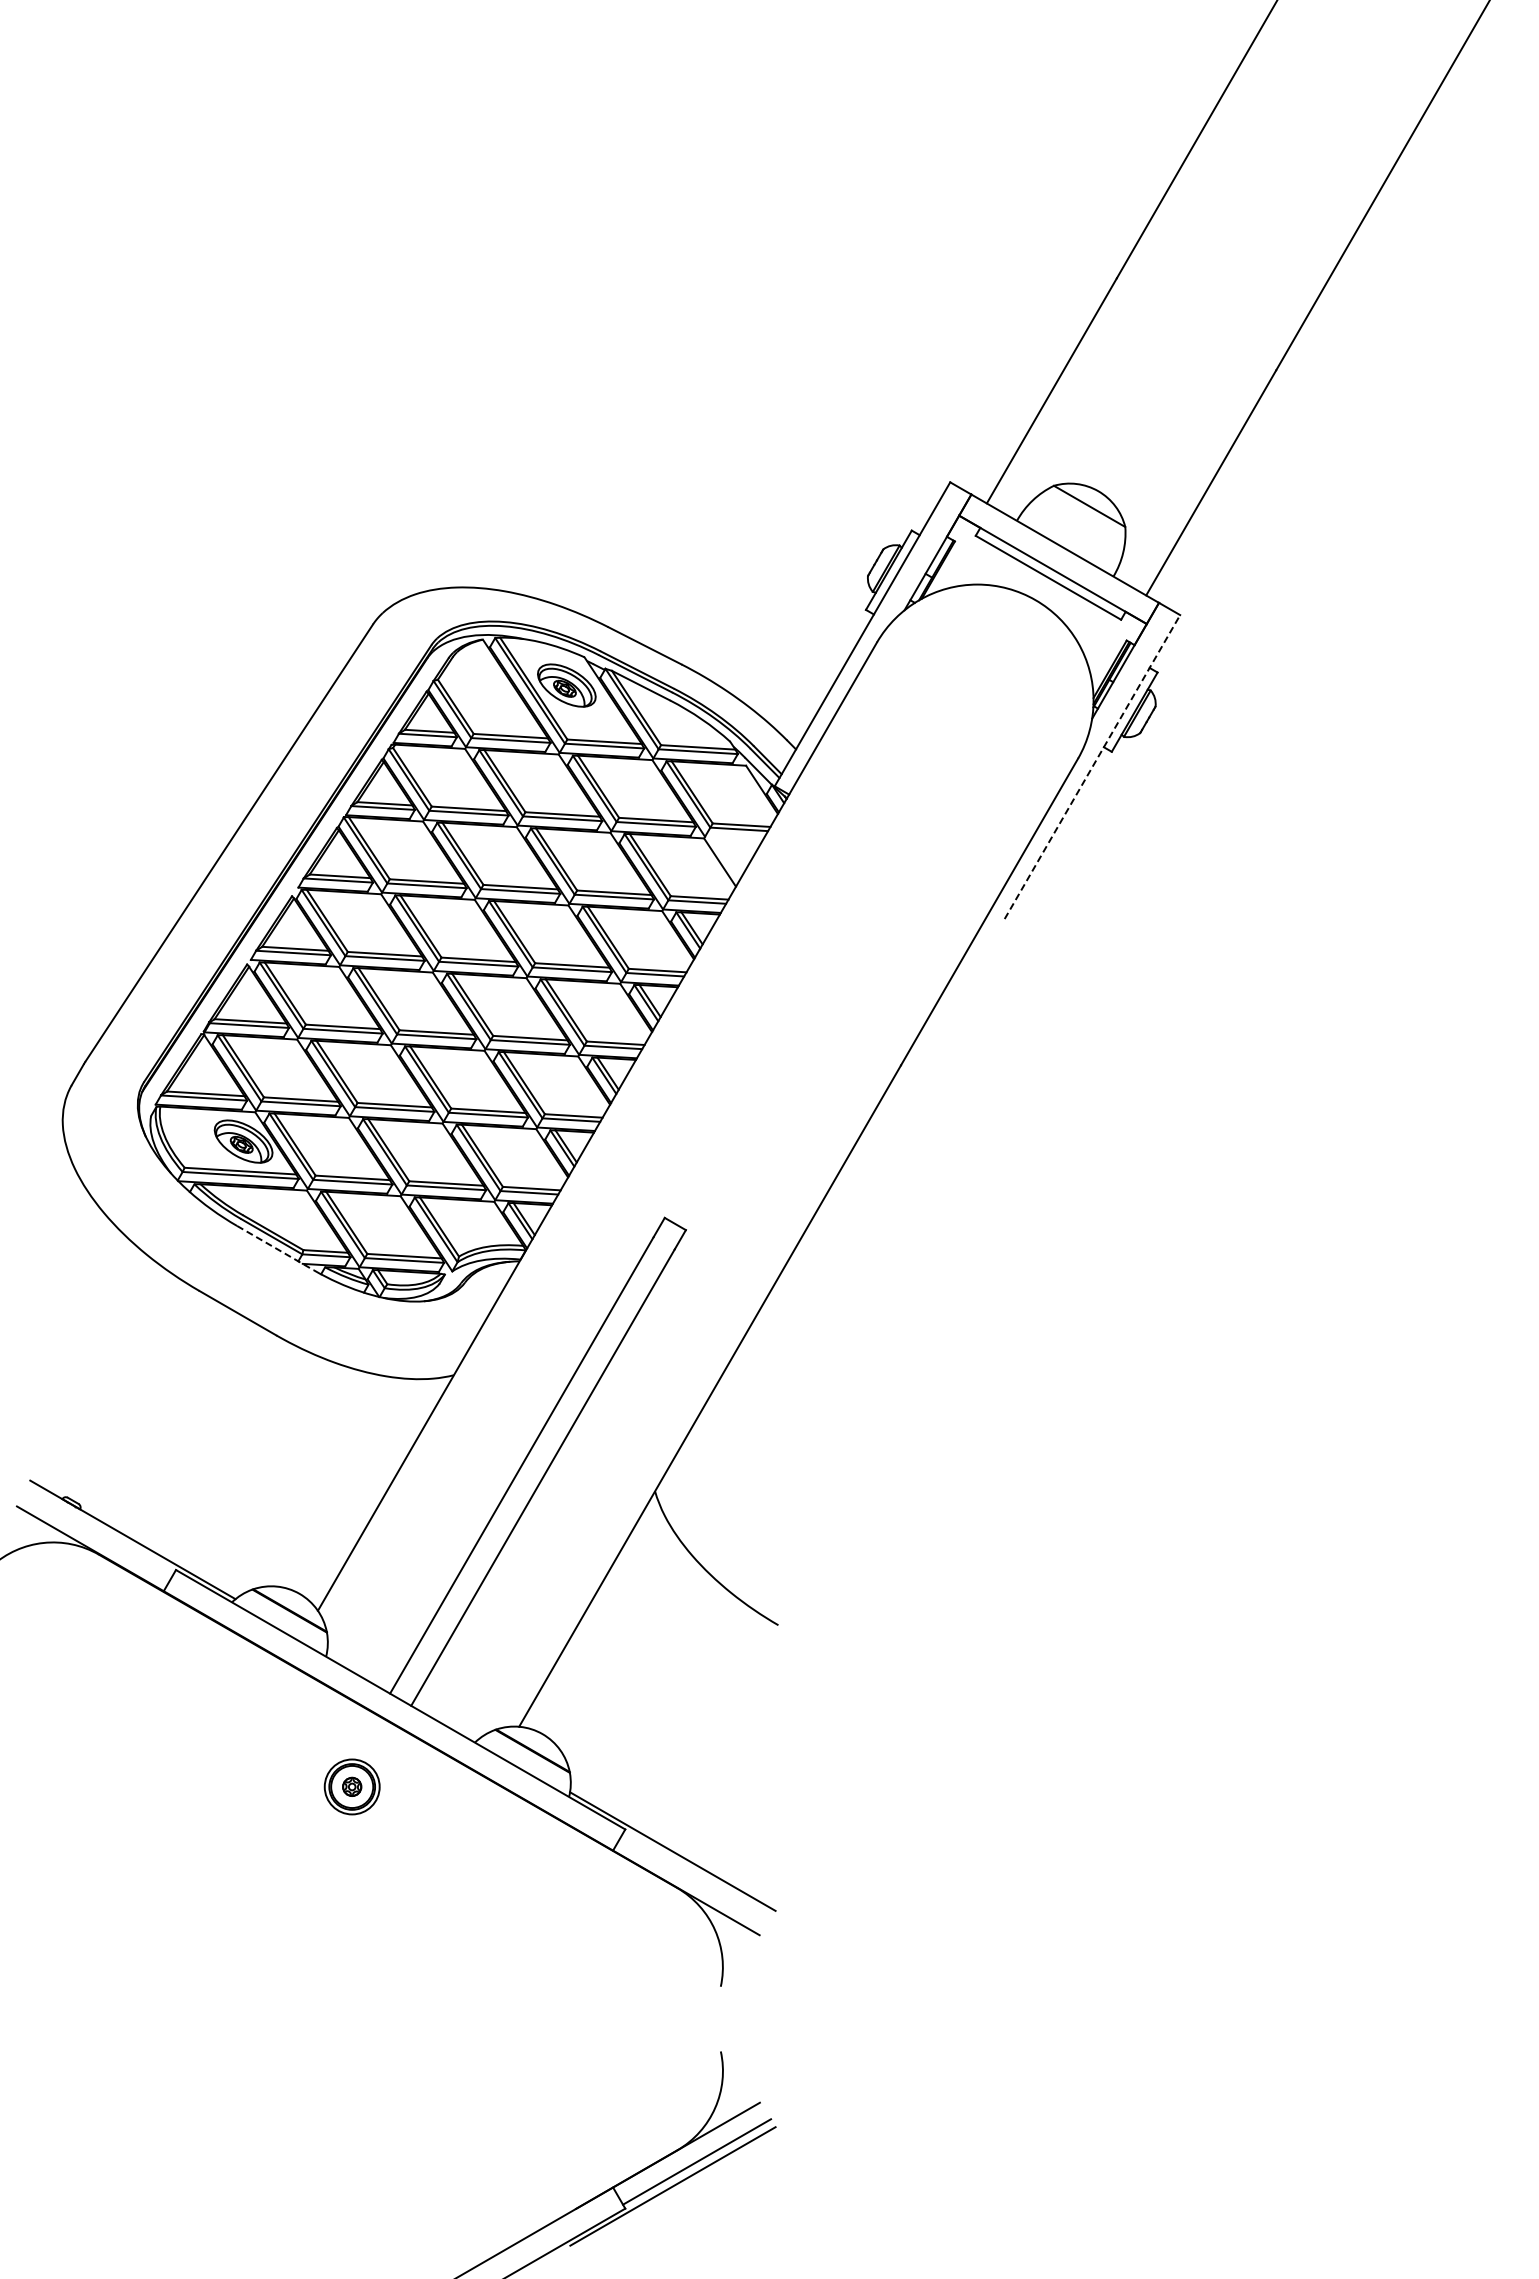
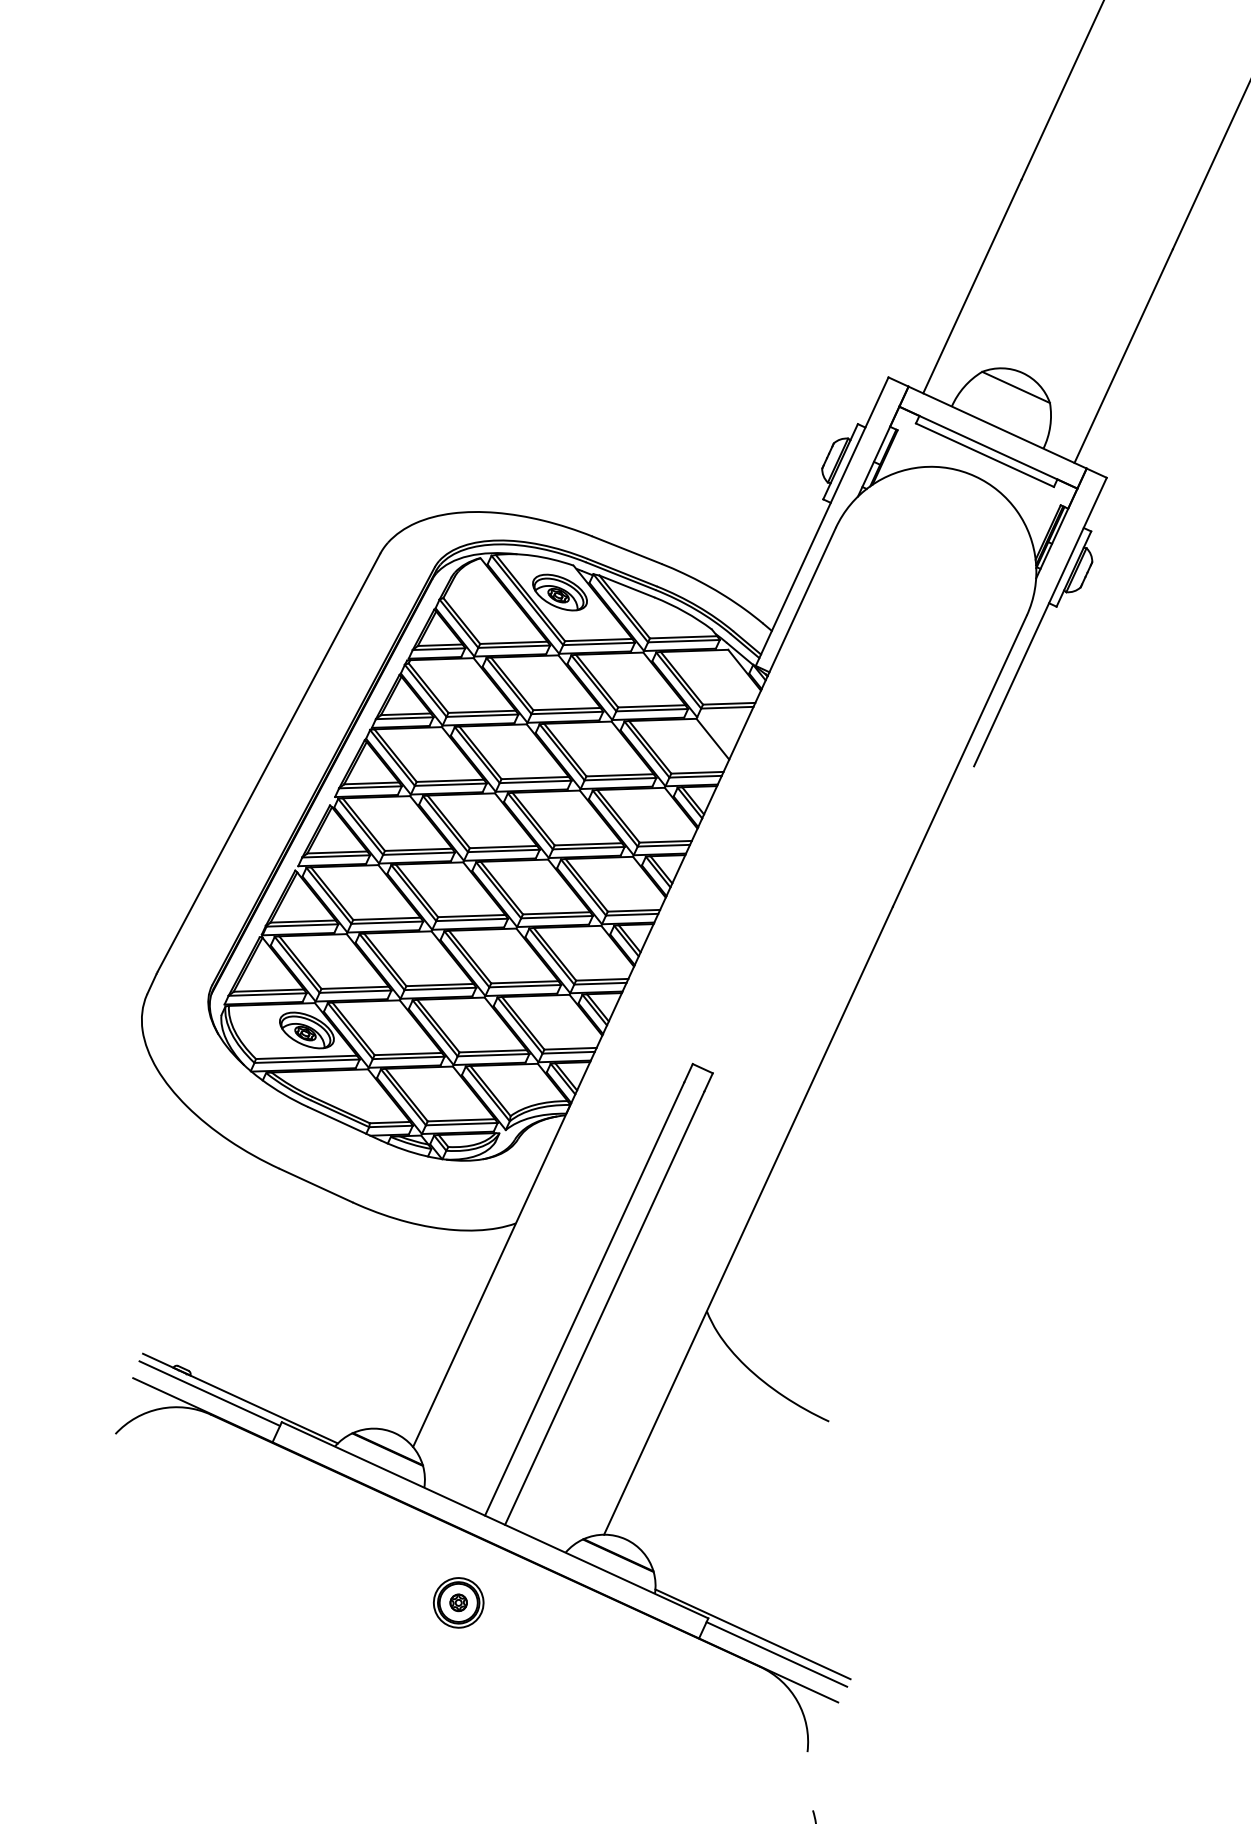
line: (1092, 766) -> (1040, 621), dashed -> solid
line: (275, 1248) -> (344, 1124), dashed -> solid
line: (99, 1531) -> (209, 1393), added
line: (697, 1875) -> (777, 1653), added

